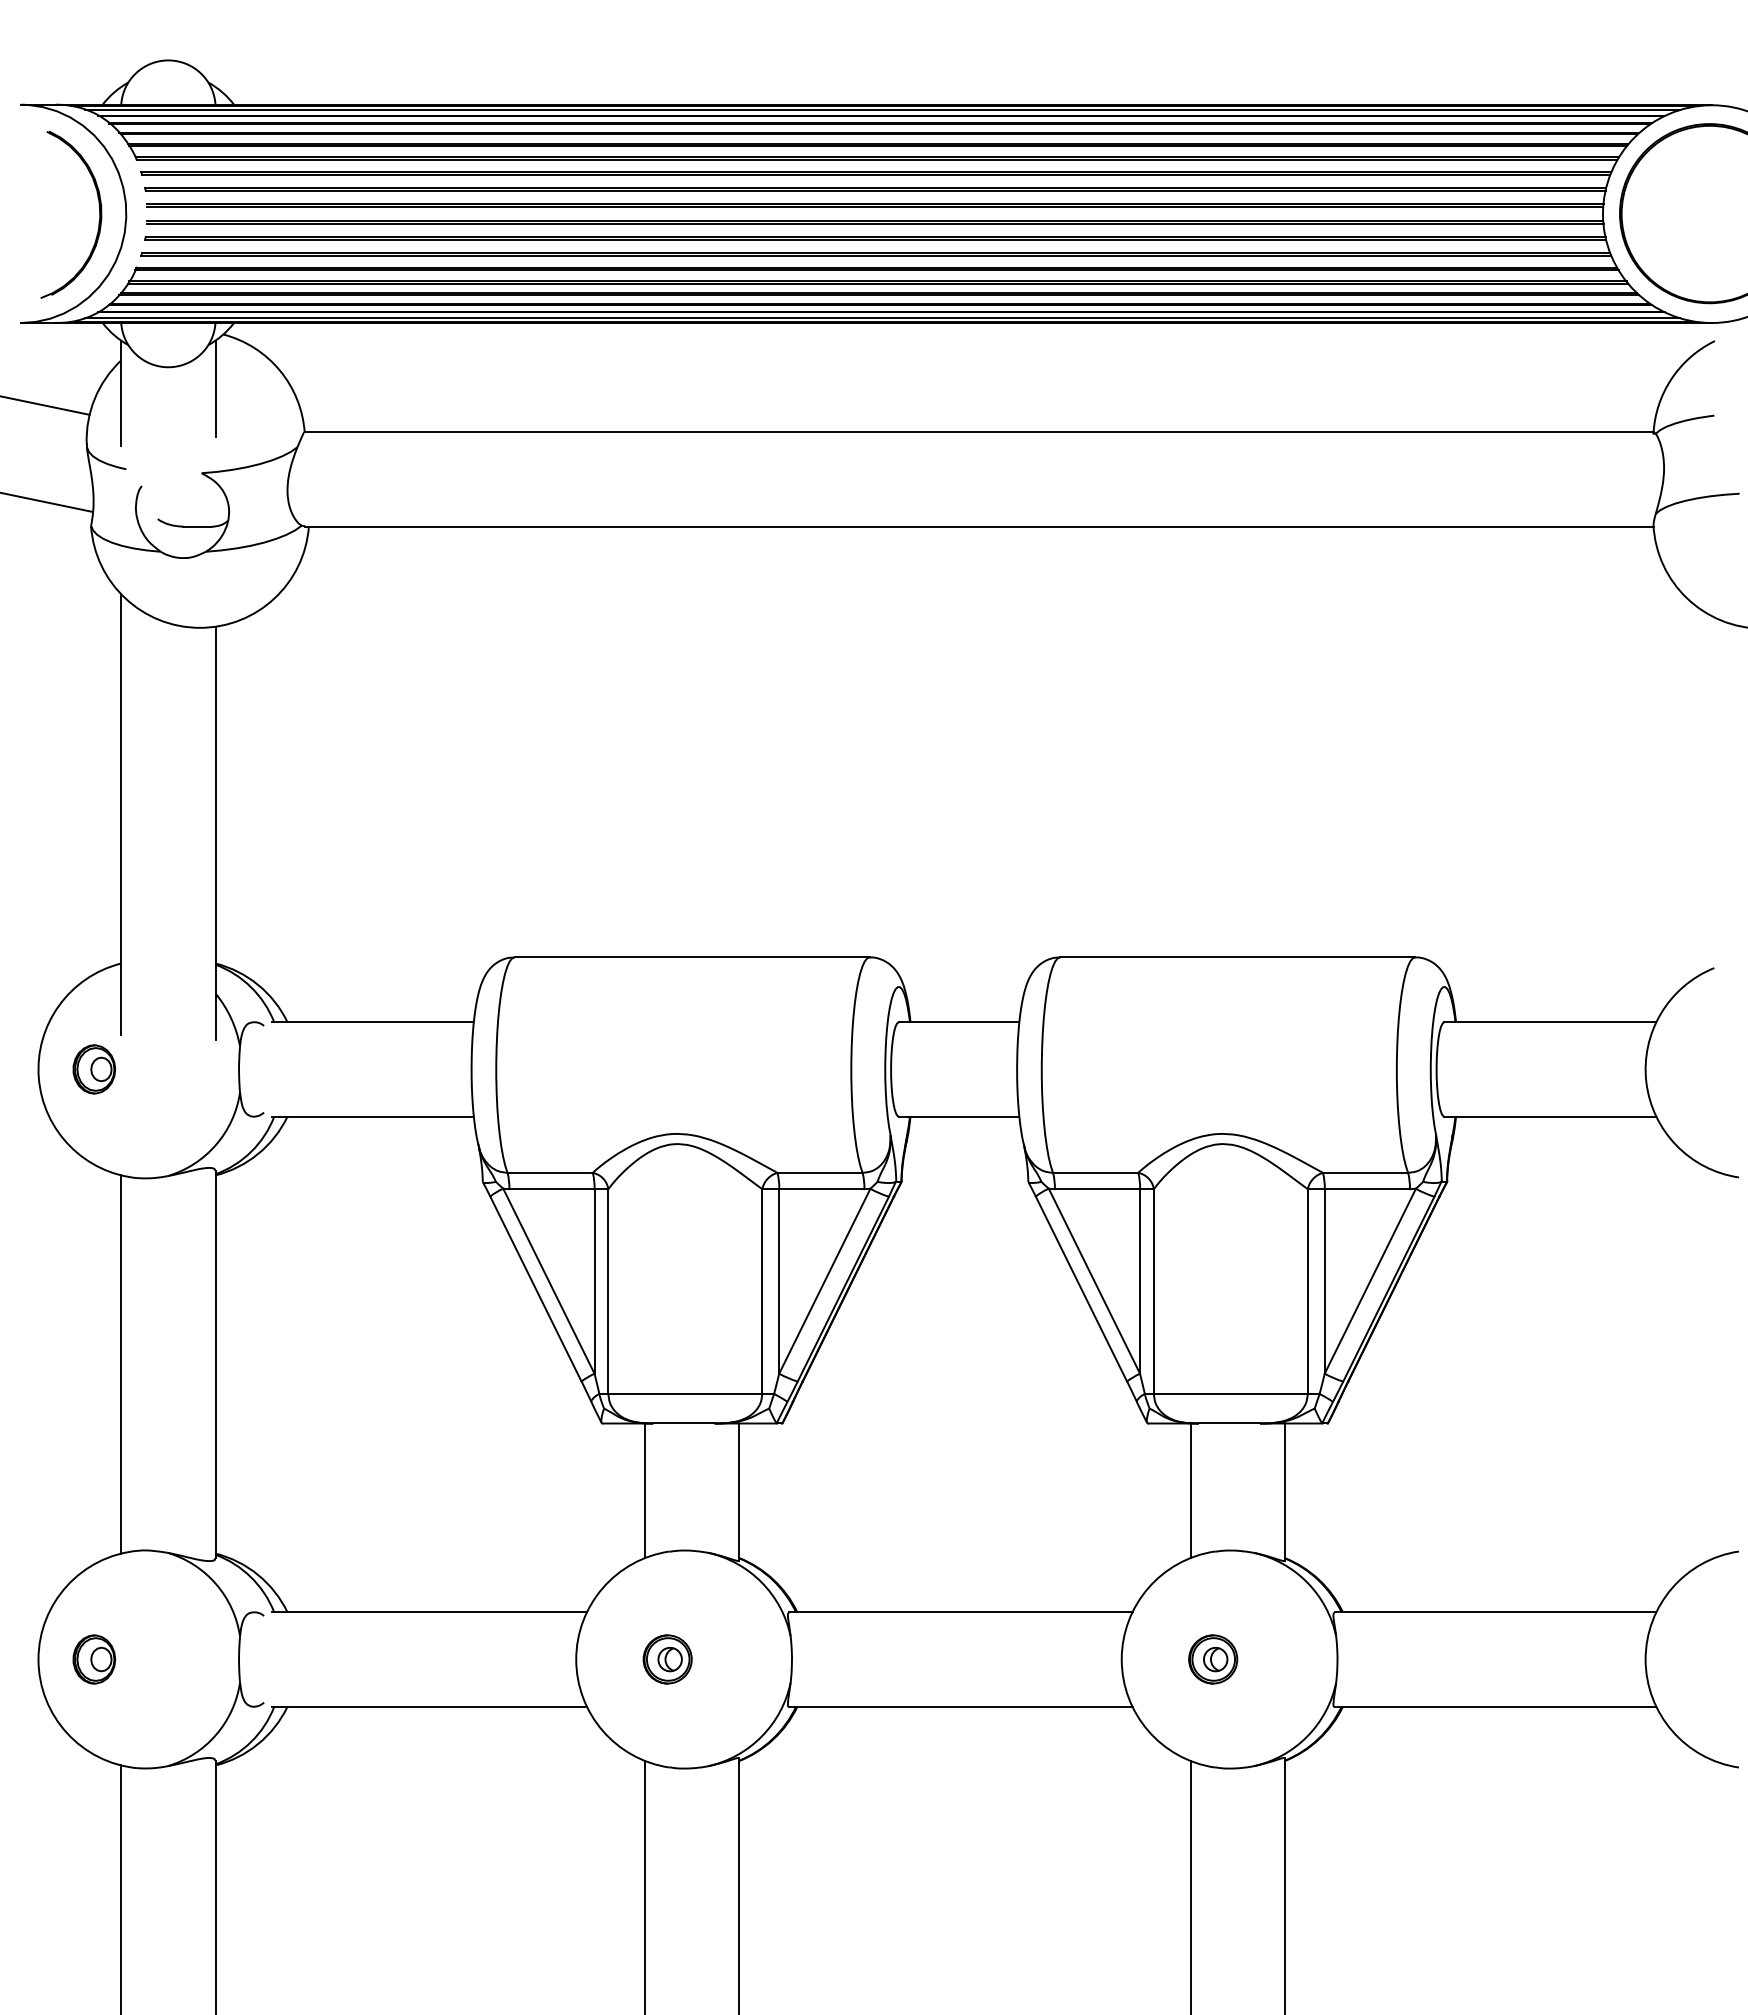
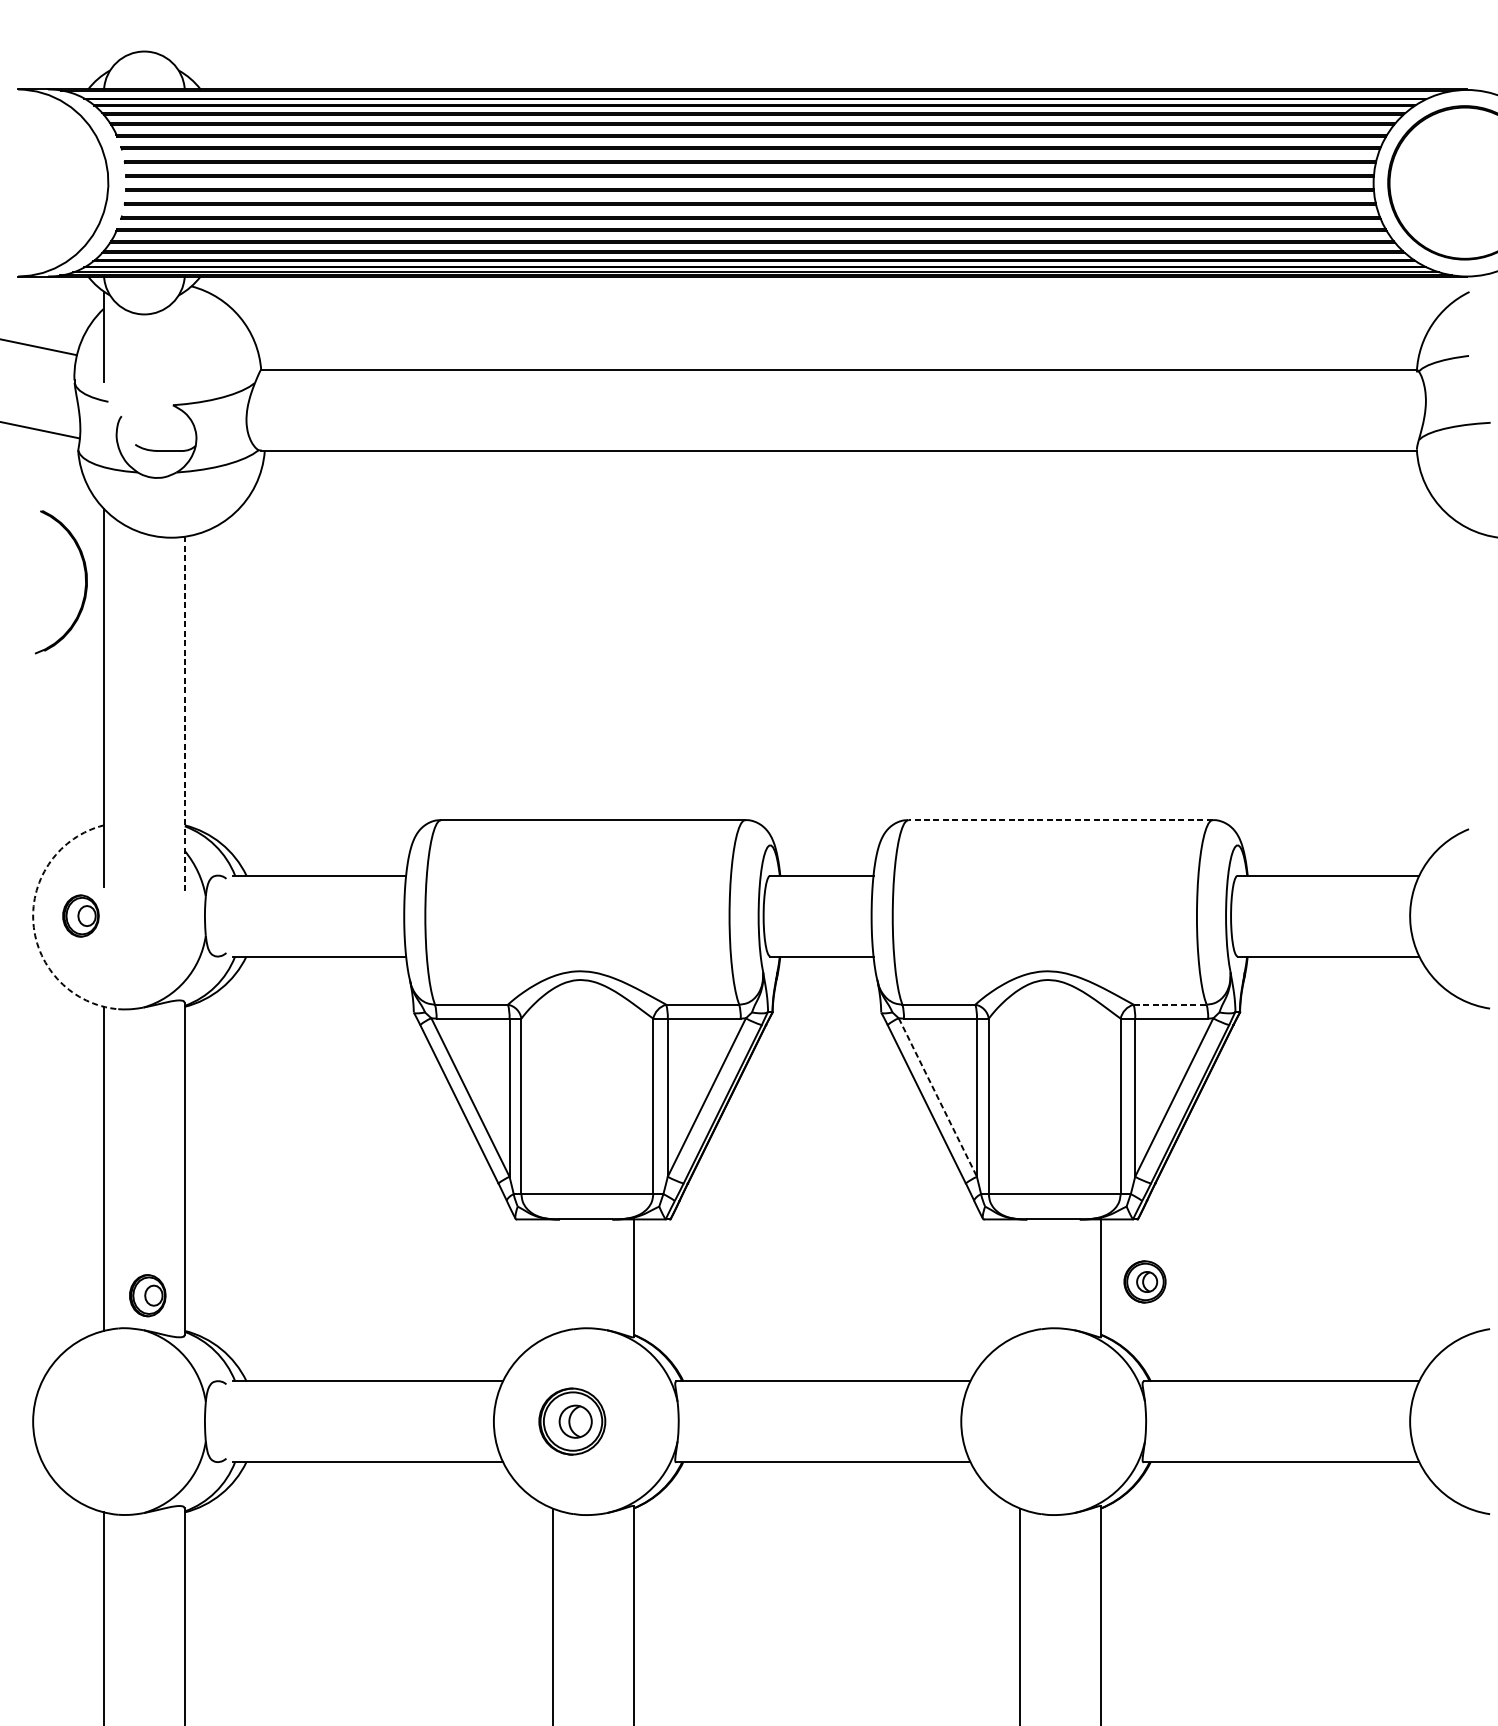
line: (882, 109) -> (756, 93), removed
part: (98, 221) -> (84, 587), moved
line: (215, 388) -> (184, 332), removed
line: (215, 833) -> (184, 713), solid -> dashed
line: (1237, 957) -> (1060, 820), solid -> dashed
arc: (38, 1077) -> (33, 922), solid -> dashed
line: (1365, 1172) -> (1170, 1004), solid -> dashed
line: (1094, 1281) -> (937, 1097), solid -> dashed
line: (644, 1490) -> (552, 1276), removed
line: (1190, 1490) -> (1020, 1276), removed
part: (94, 1659) -> (147, 1295), moved
part: (667, 1659) -> (572, 1421), size x1.6
part: (1213, 1659) -> (1145, 1281), moved

